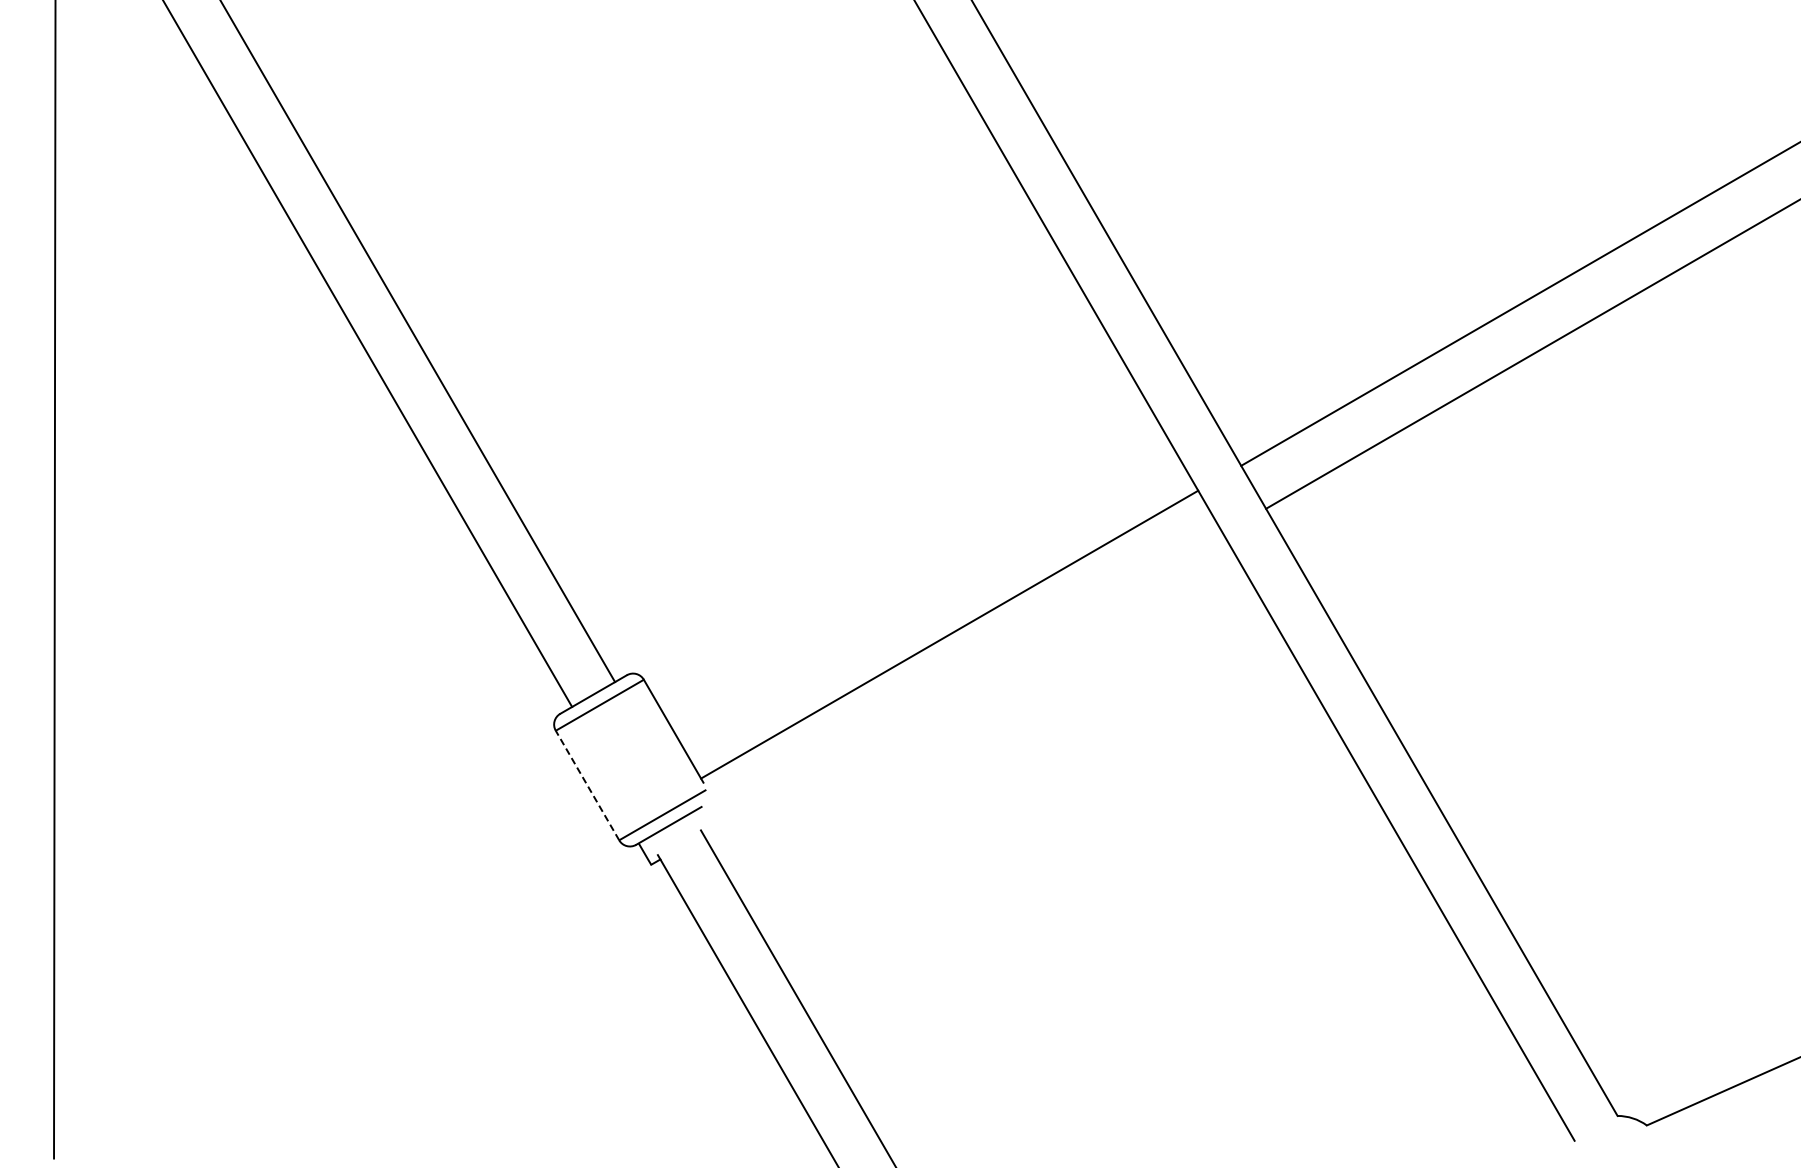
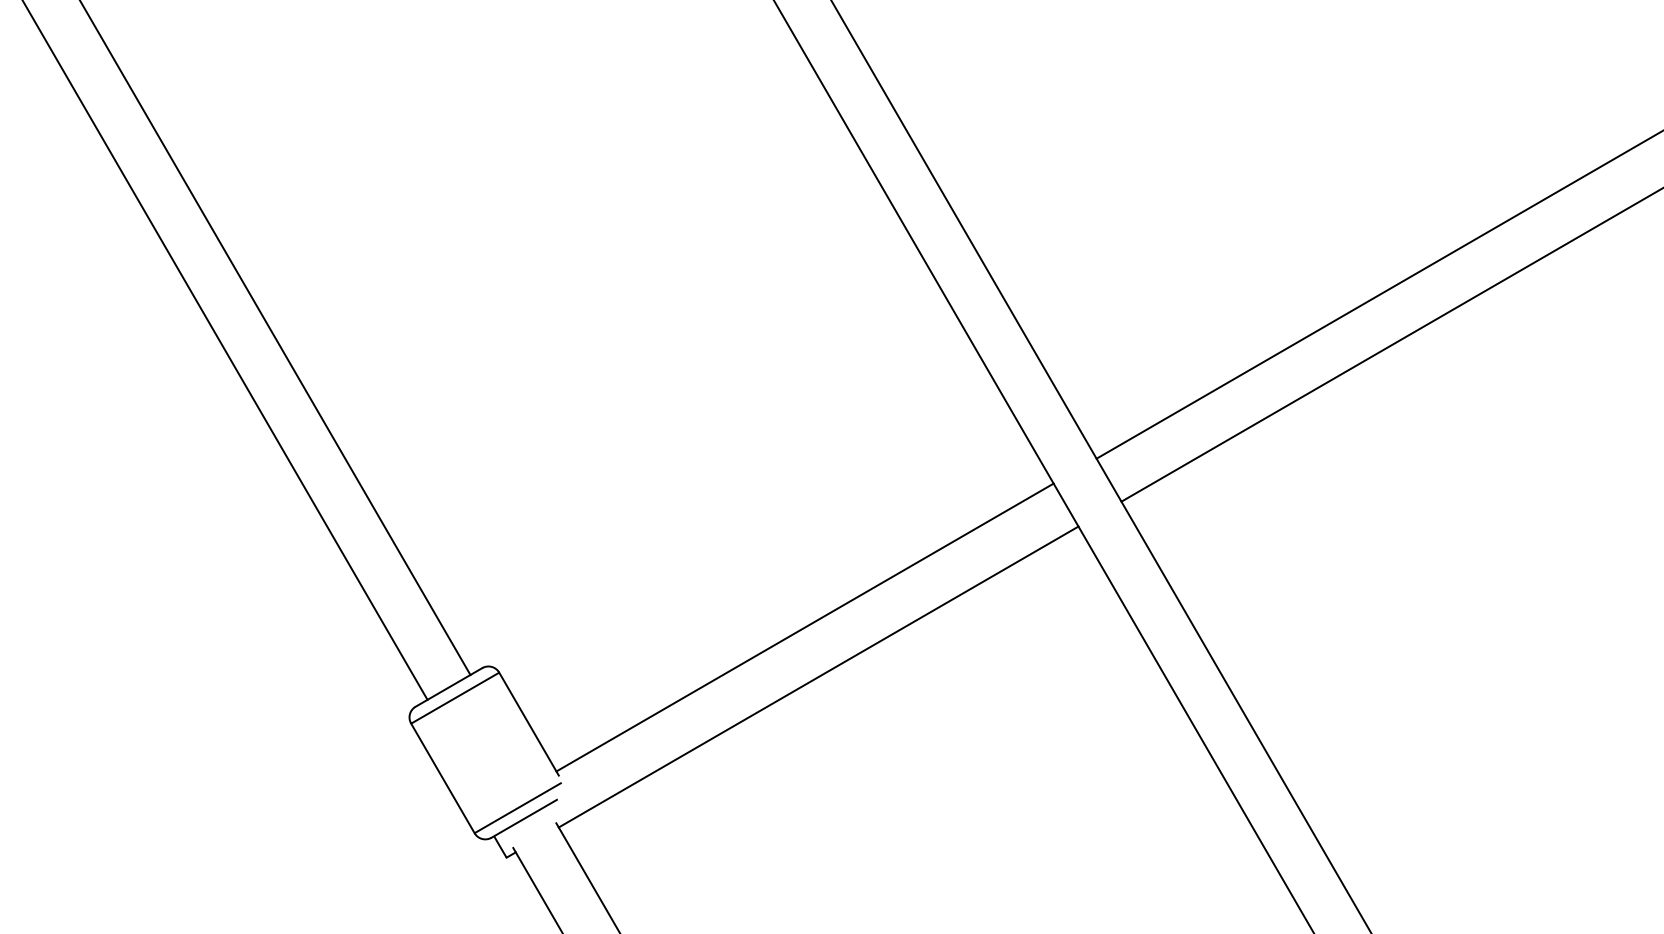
line: (963, 683) -> (818, 676), added
line: (587, 785) -> (442, 778), dashed -> solid

